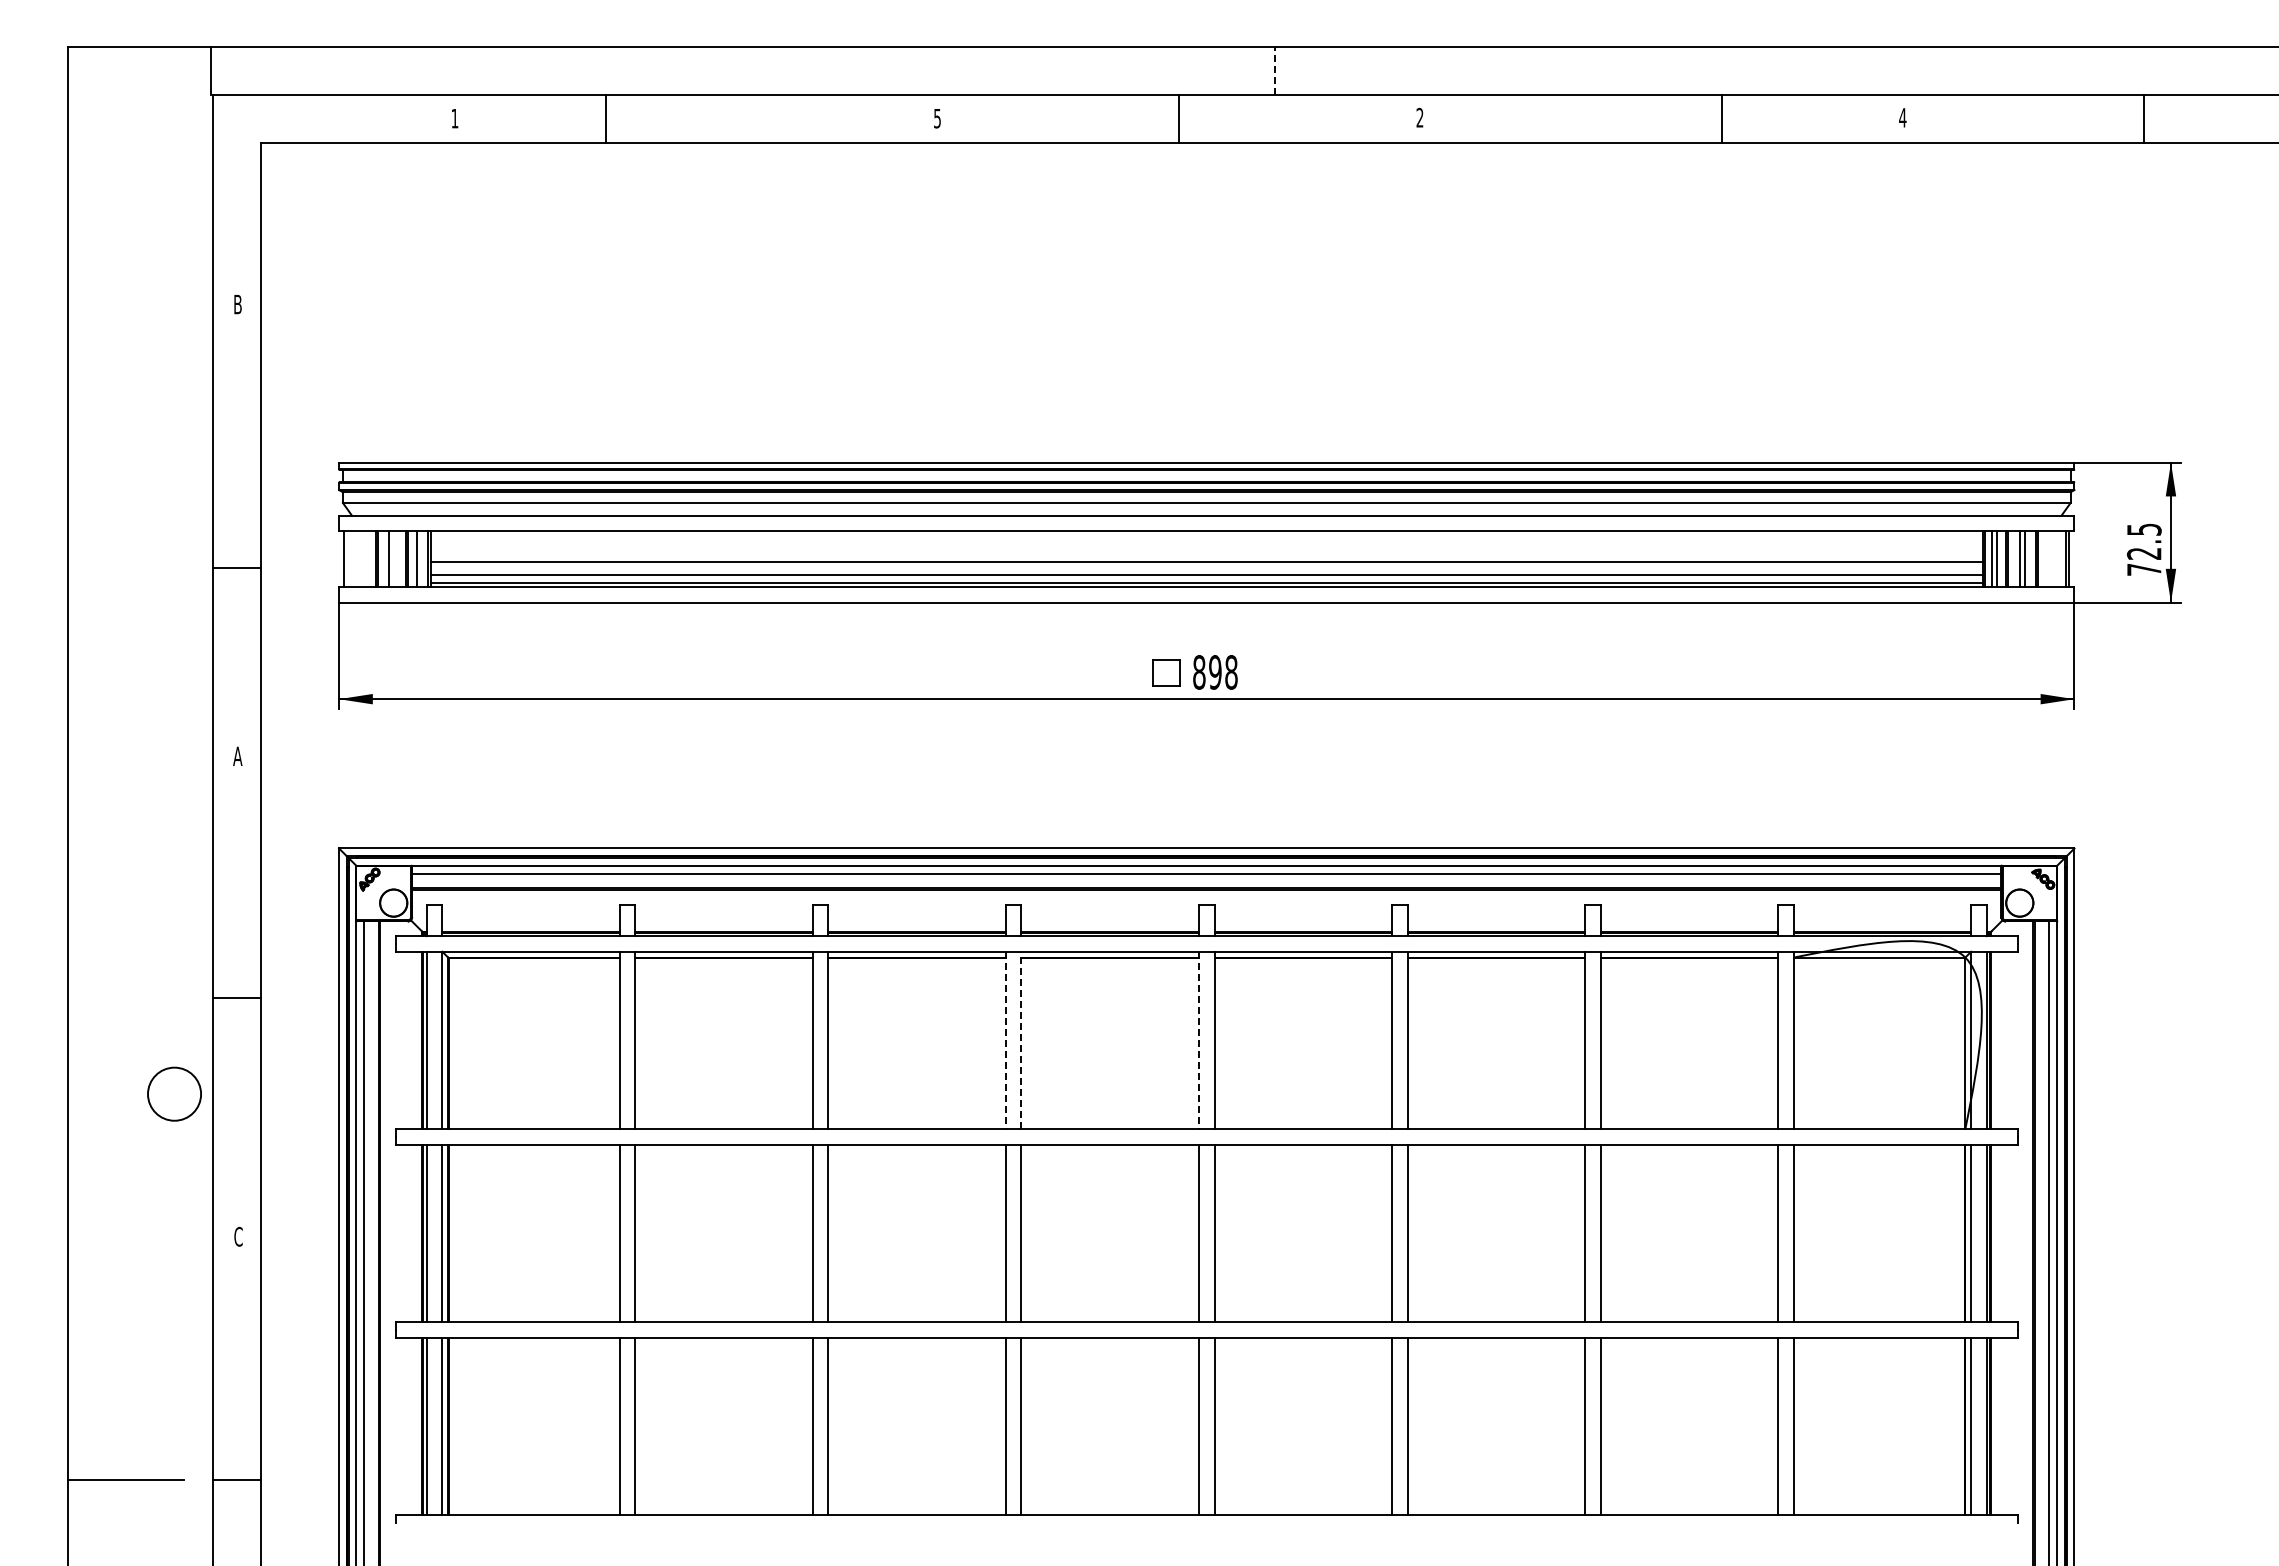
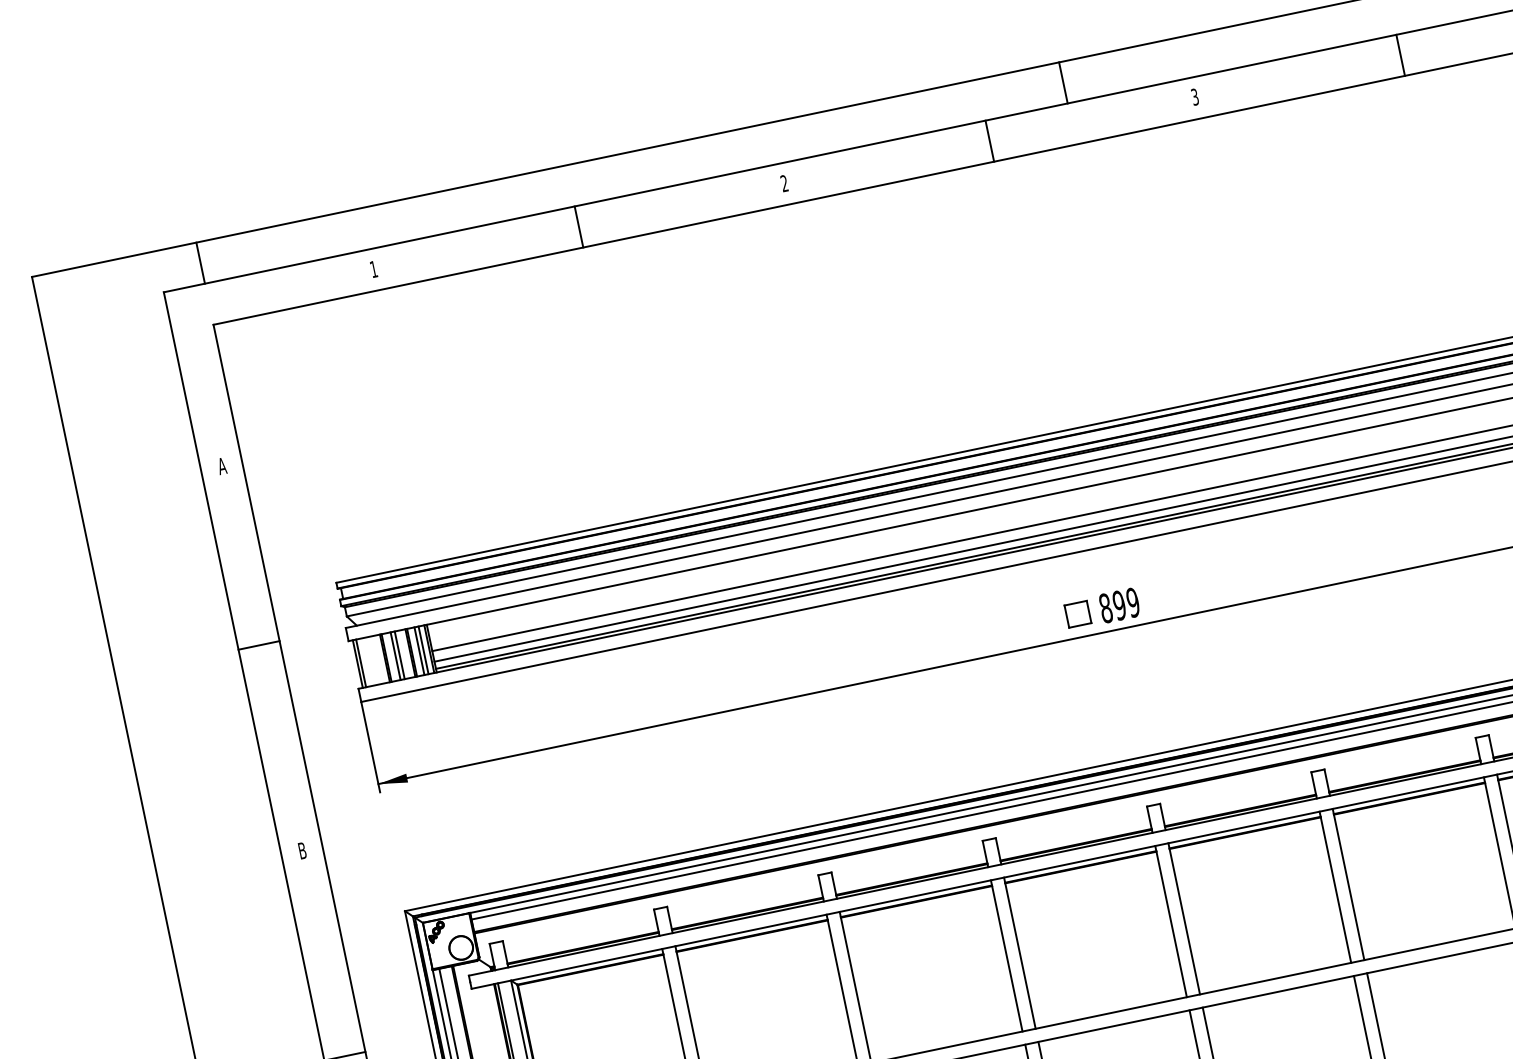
line: (211, 70) -> (200, 262), moved
line: (1275, 70) -> (1063, 82), dashed -> solid
text: (1419, 117) -> (1194, 96), 2 -> 3
text: (937, 118) -> (784, 183), 5 -> 2
line: (605, 119) -> (578, 227), moved
line: (1722, 119) -> (1400, 55), moved
text: (237, 304) -> (221, 466), B -> A
line: (347, 559) -> (360, 663), added
line: (393, 559) -> (399, 655), added
line: (421, 559) -> (423, 650), added
line: (237, 567) -> (259, 644), moved
text: (1231, 672) -> (1133, 602), 898 -> 899
text: (237, 755) -> (302, 850), A -> B
line: (1005, 1040) -> (1006, 956), dashed -> solid
line: (1021, 1040) -> (1019, 953), dashed -> solid
line: (1199, 1040) -> (1171, 921), dashed -> solid

